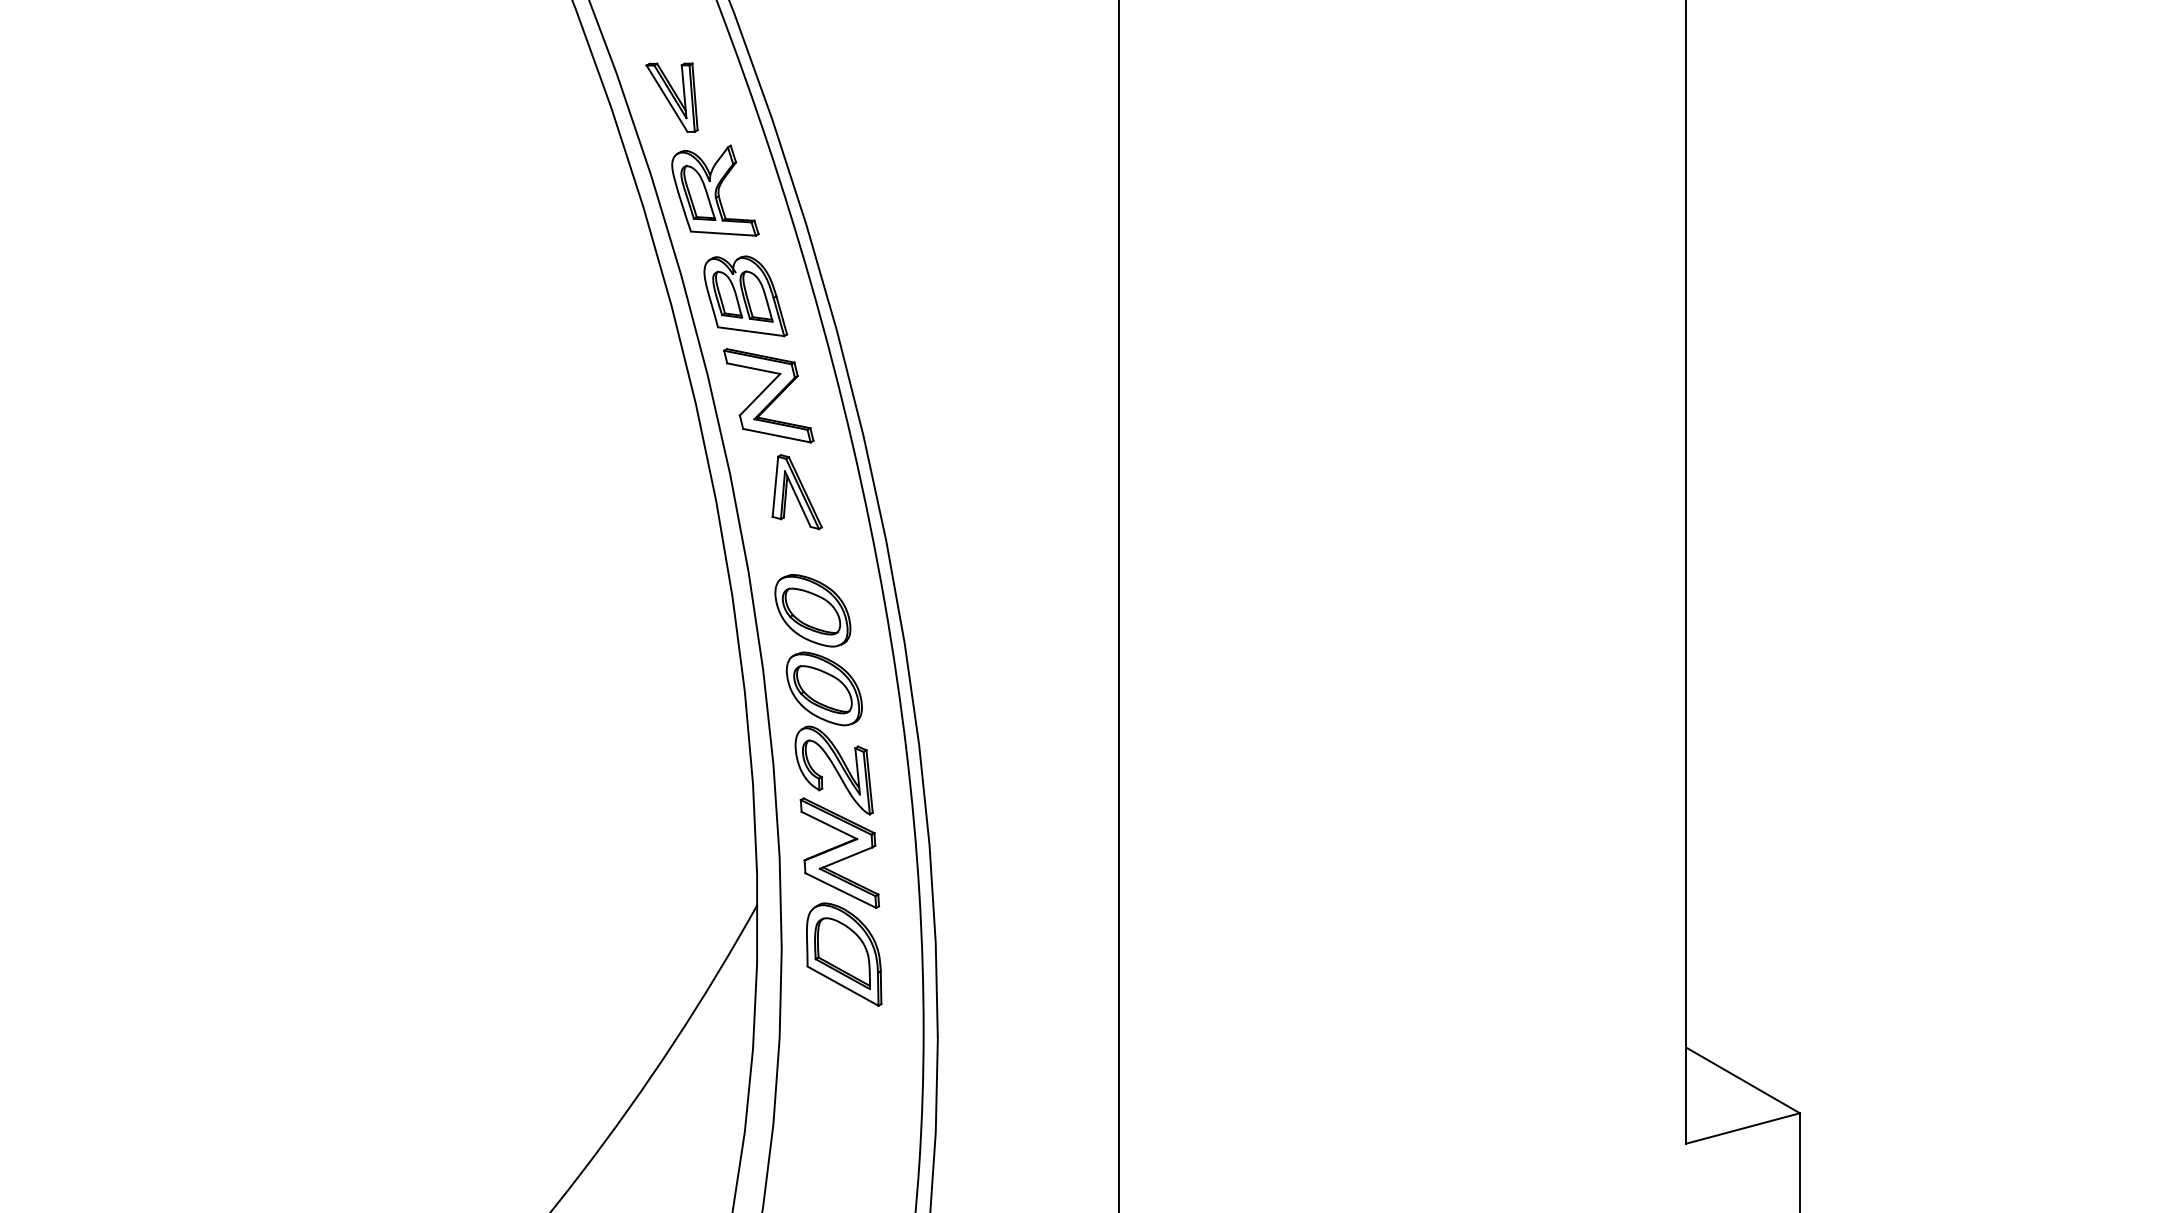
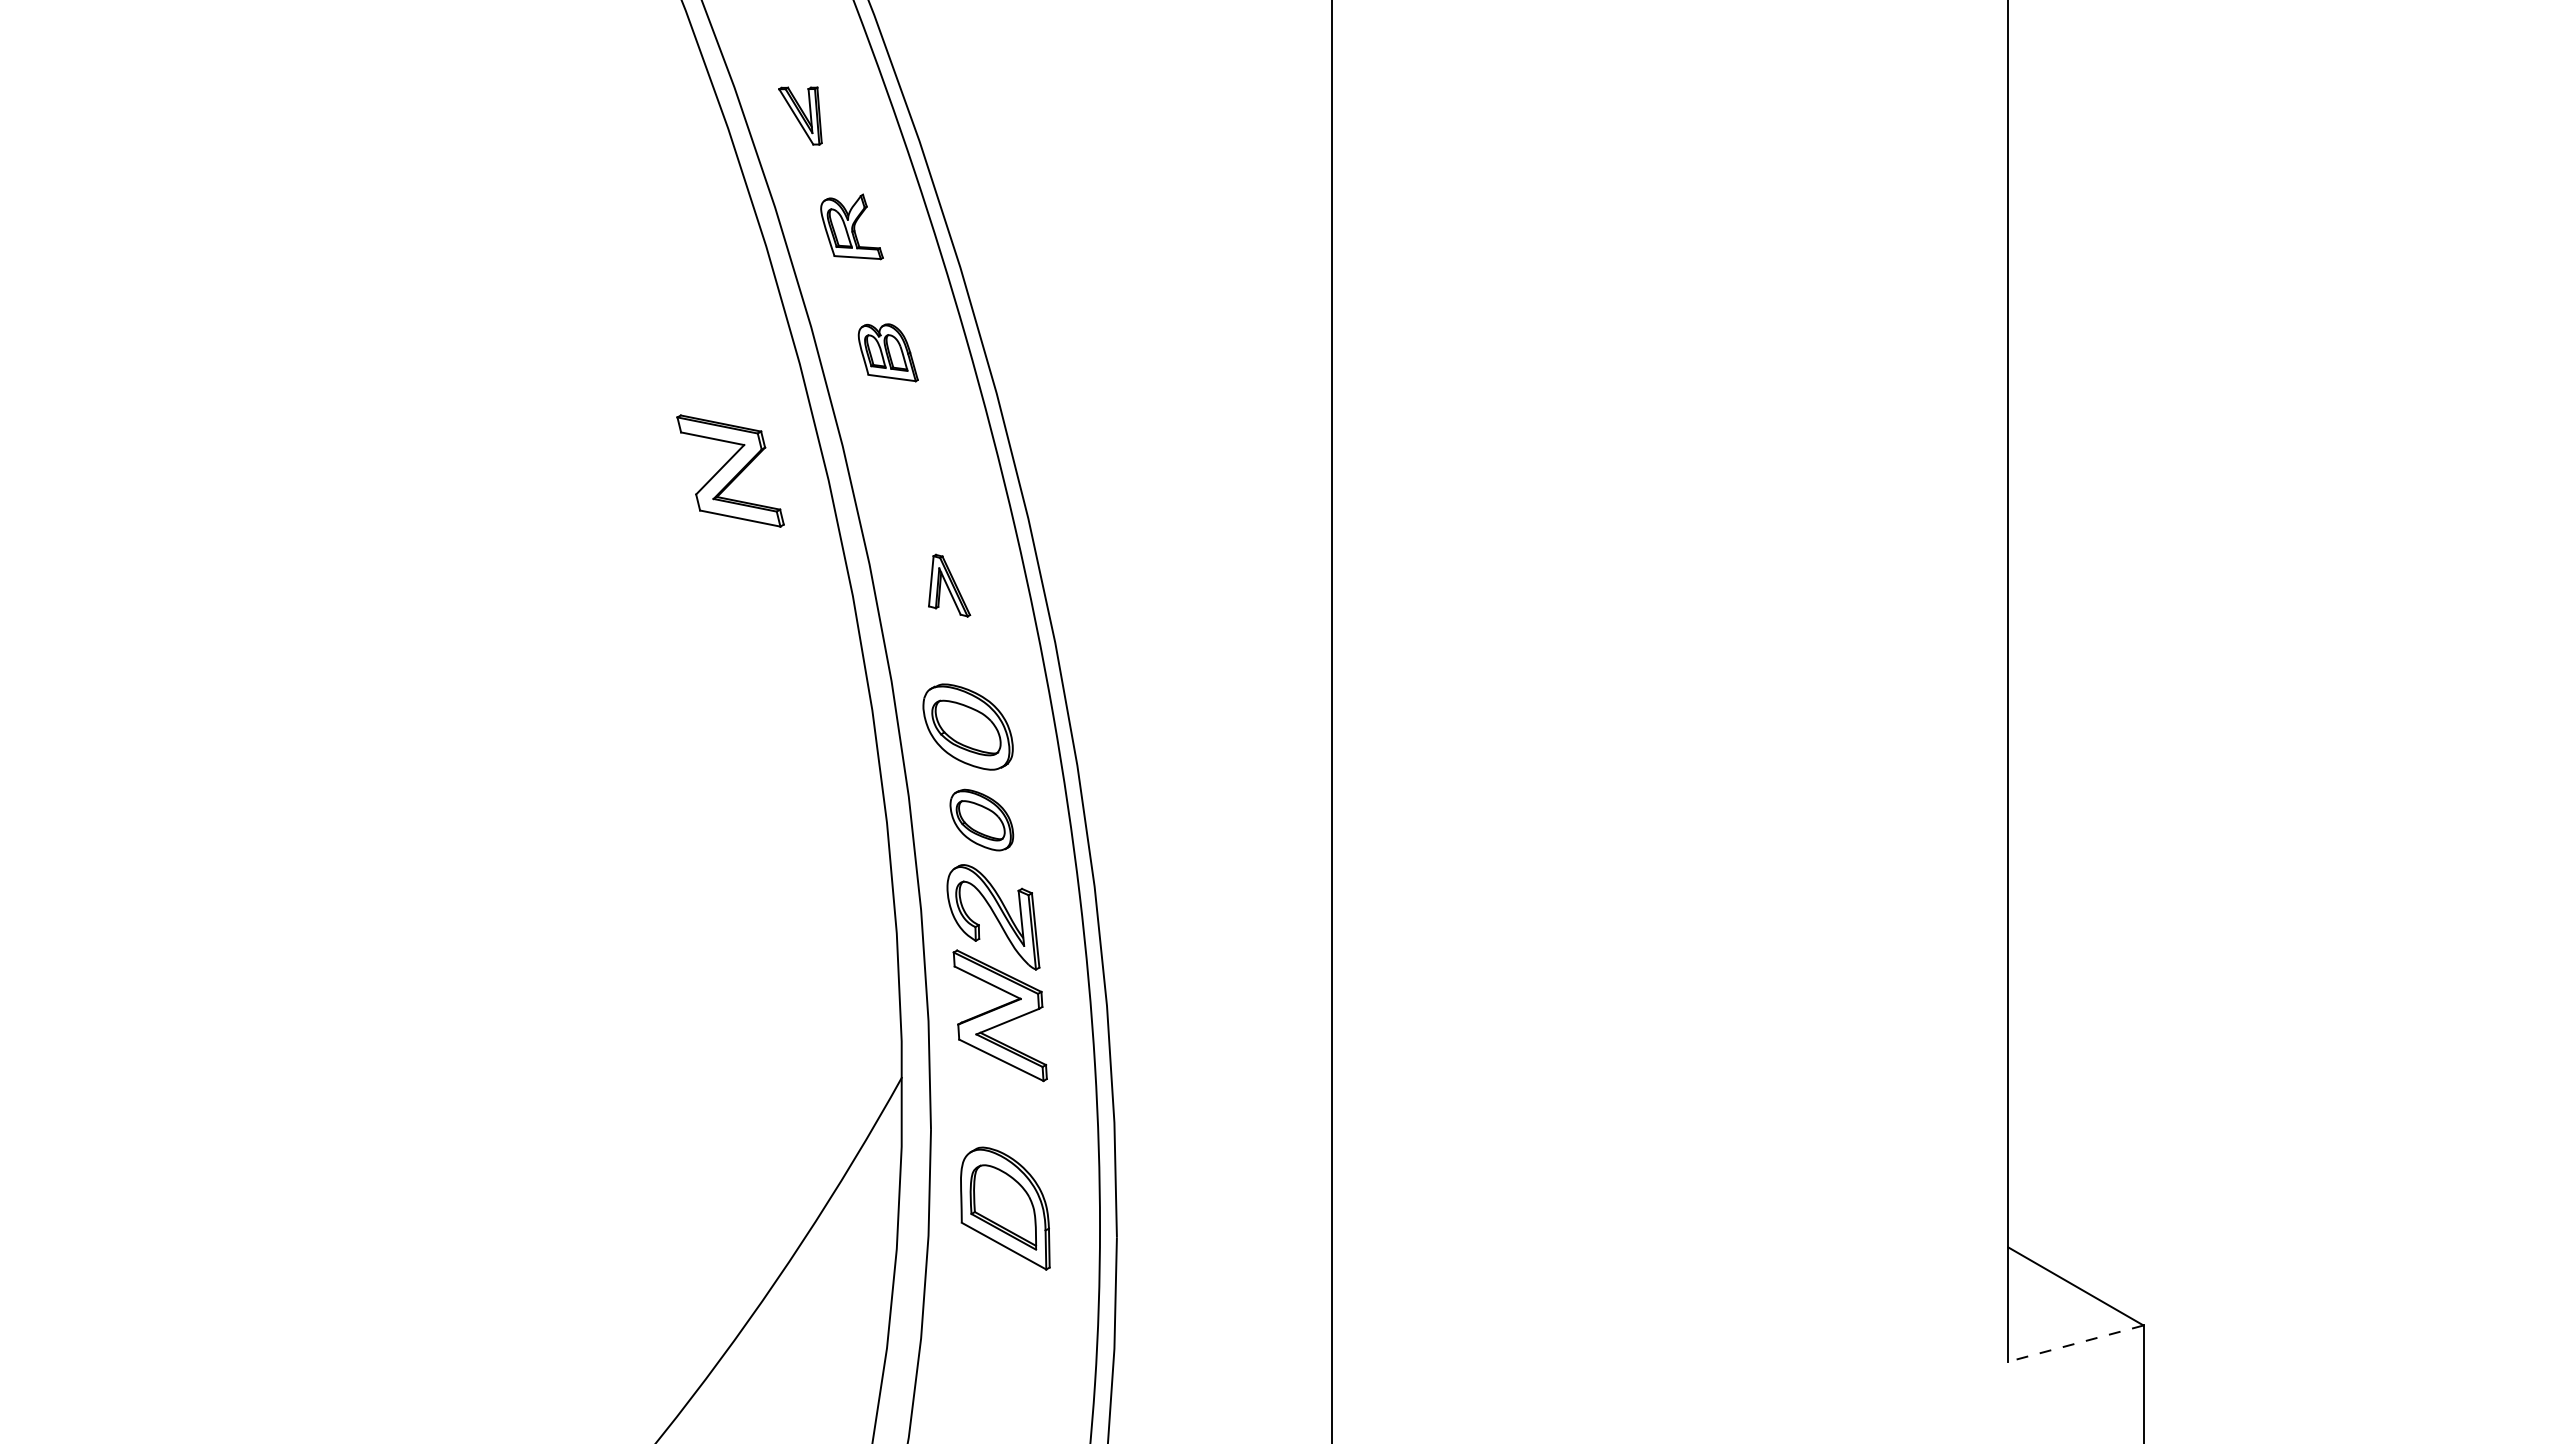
part: (672, 97) -> (800, 115), size x0.7
part: (714, 190) -> (851, 226), size x0.6
part: (746, 296) -> (888, 352), size x0.6
part: (768, 395) -> (730, 470), moved
part: (797, 491) -> (949, 585), size x0.7
part: (824, 688) -> (981, 819), size x0.7
part: (844, 954) -> (1005, 1208), moved
line: (1743, 1128) -> (2076, 1343), solid -> dashed

